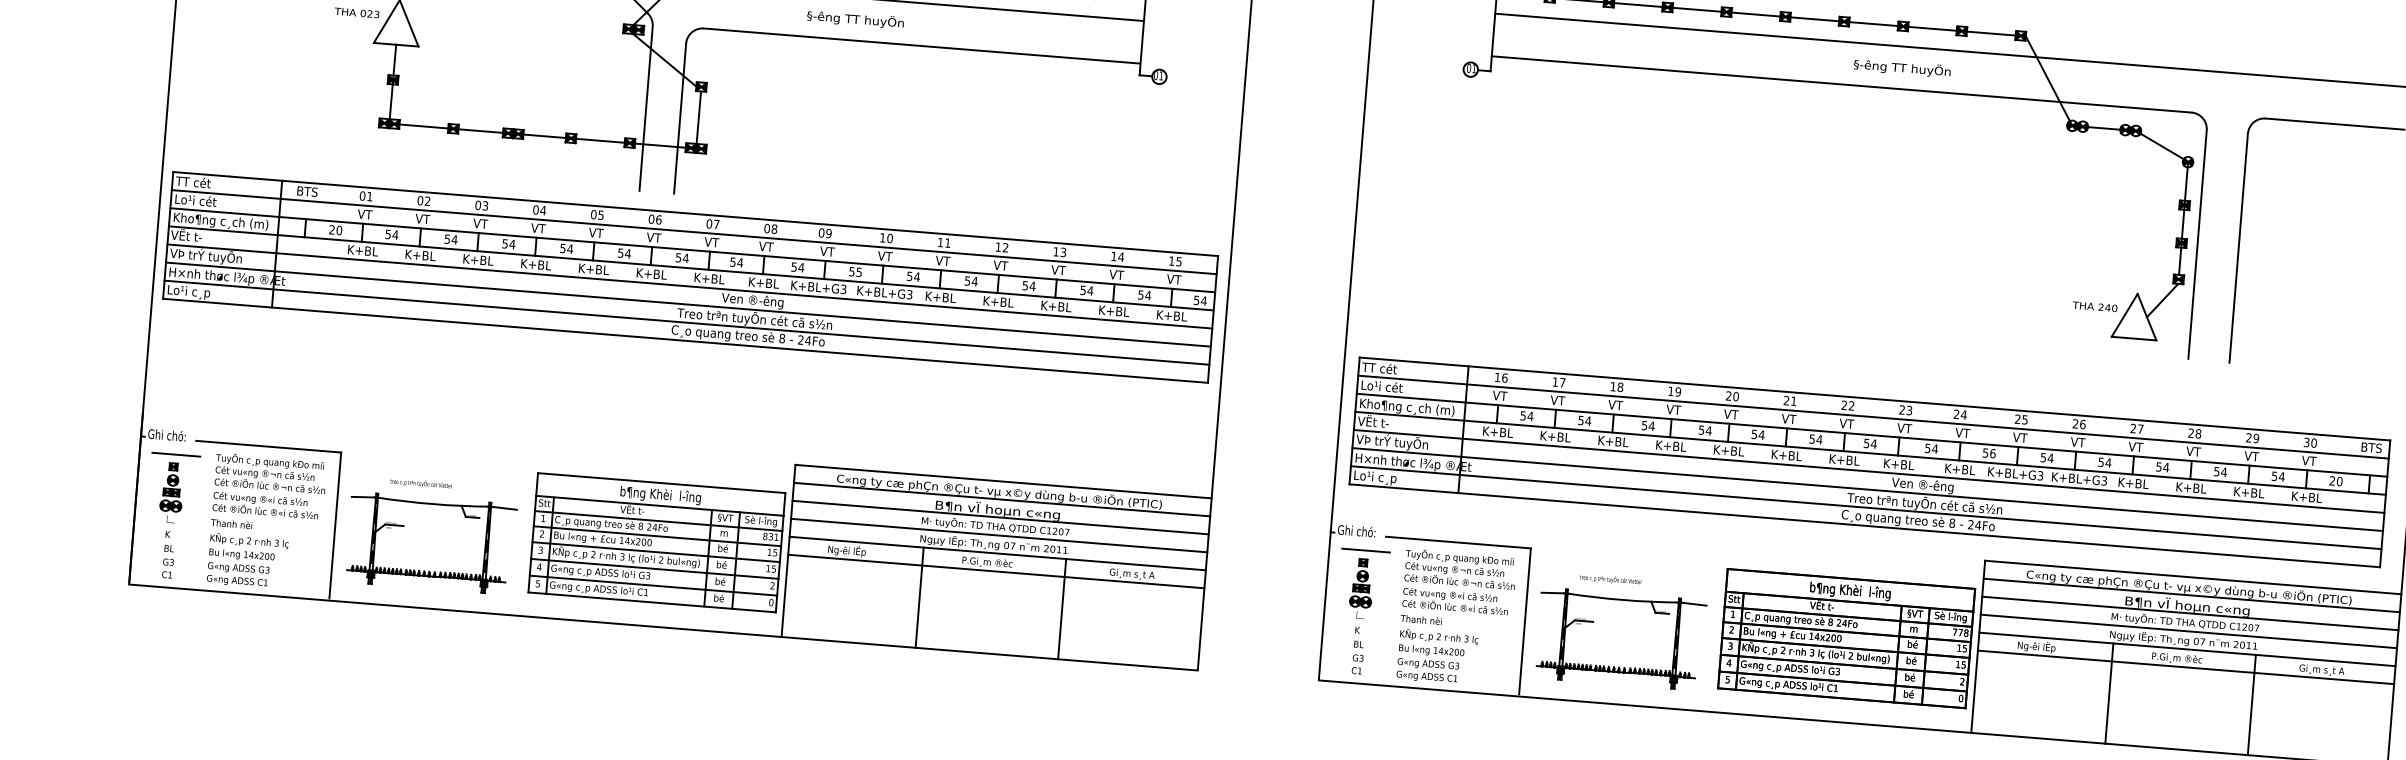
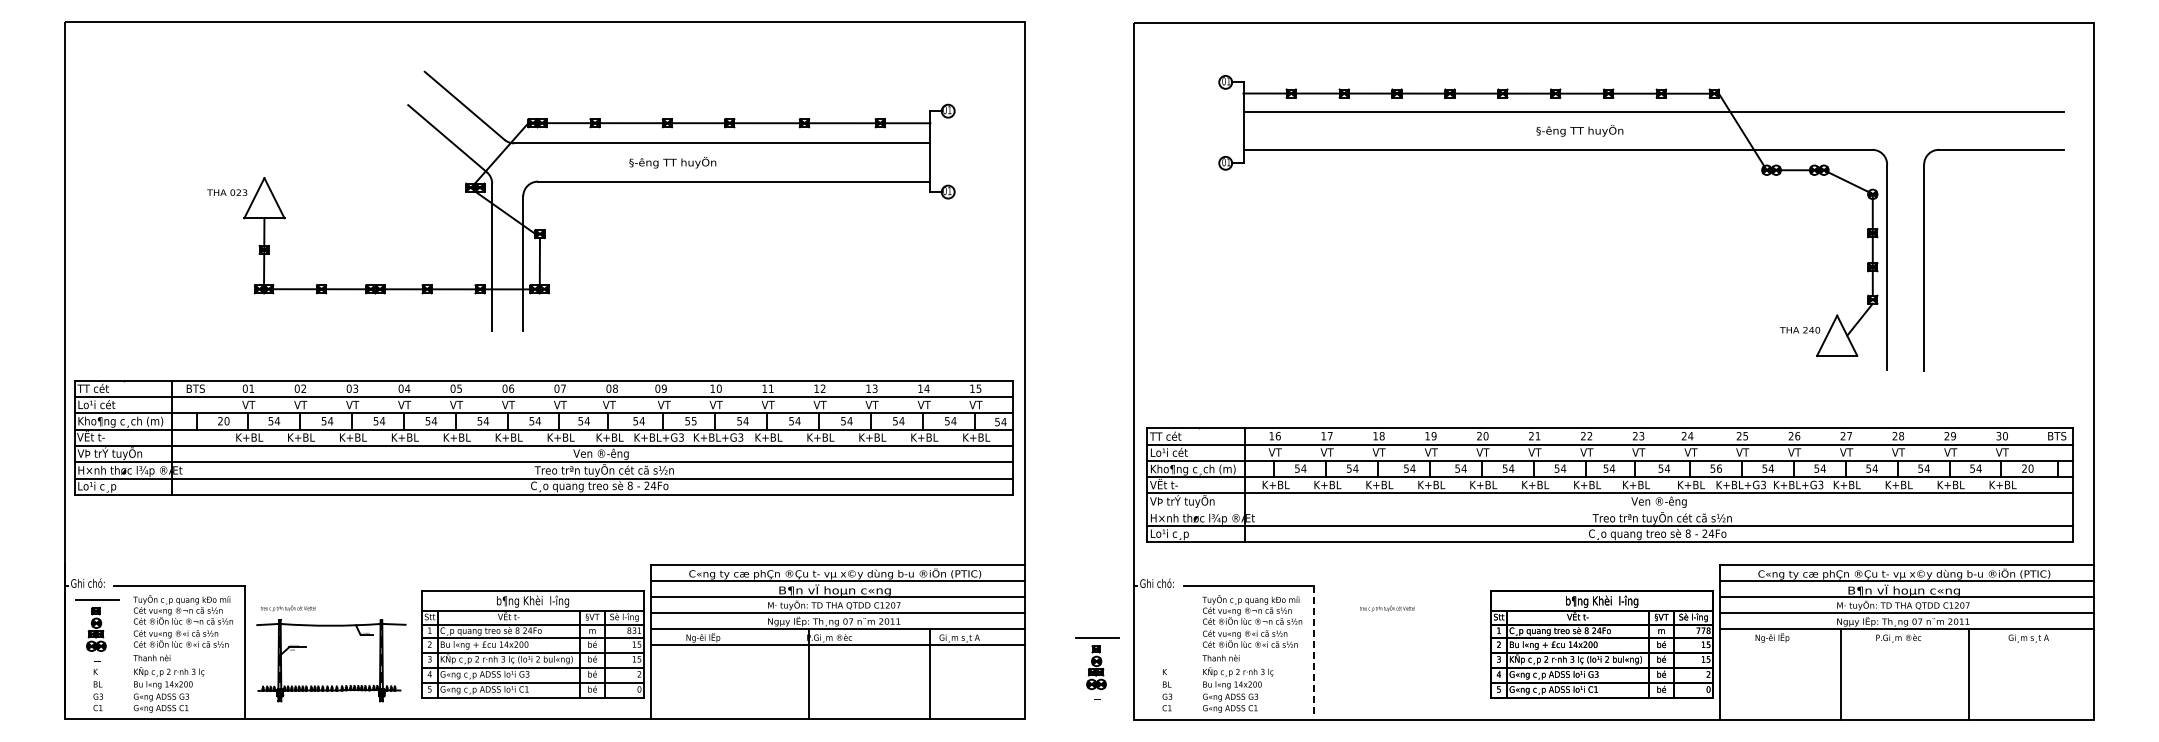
text: (1901, 67) -> (1579, 130), moved
part: (690, 276) -> (543, 437), moved
text: (420, 483) -> (287, 608), moved
line: (1868, 489) -> (1610, 509), removed
part: (1363, 584) -> (1097, 668), moved
line: (919, 597) -> (808, 674), moved
line: (1062, 609) -> (929, 674), moved
line: (1524, 620) -> (1313, 651), solid -> dashed
part: (1620, 638) -> (1400, 660), removed
line: (2186, 667) -> (1907, 645), removed

